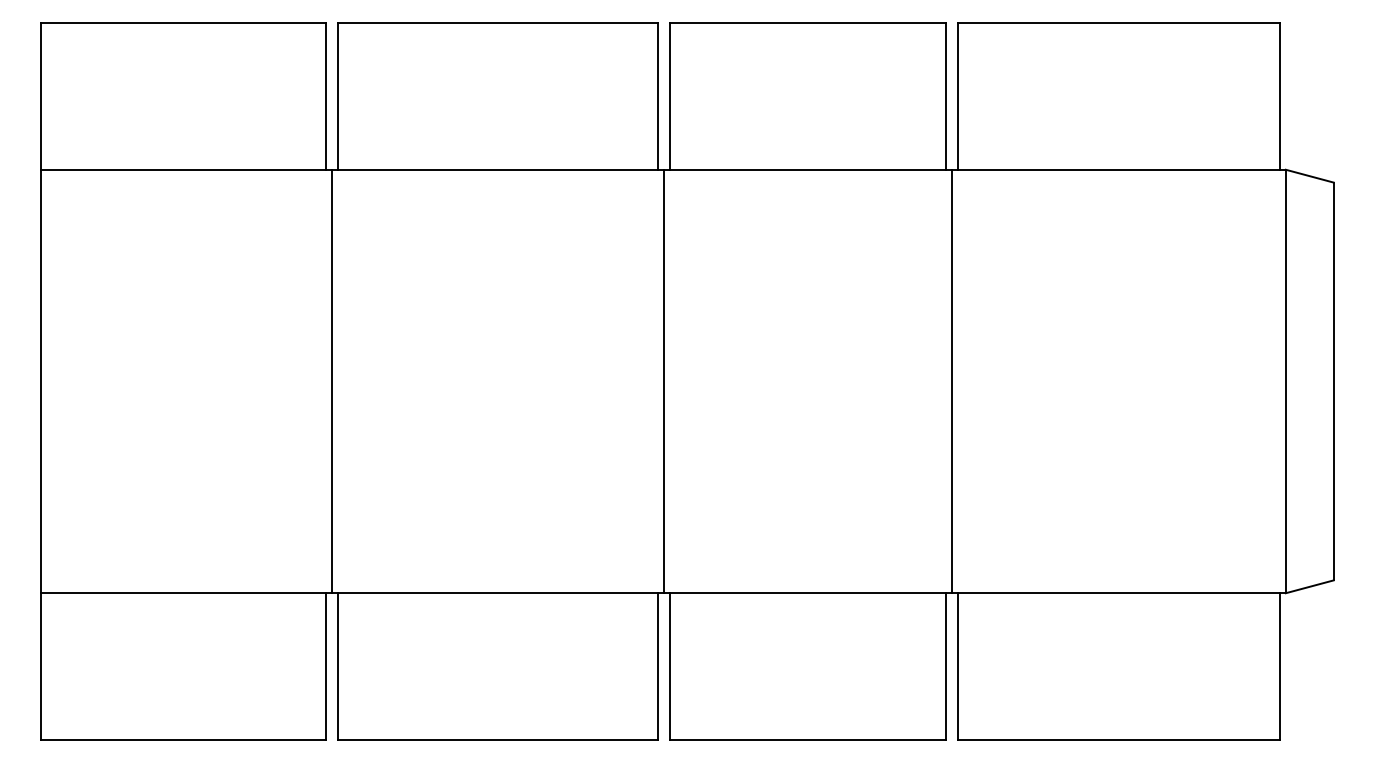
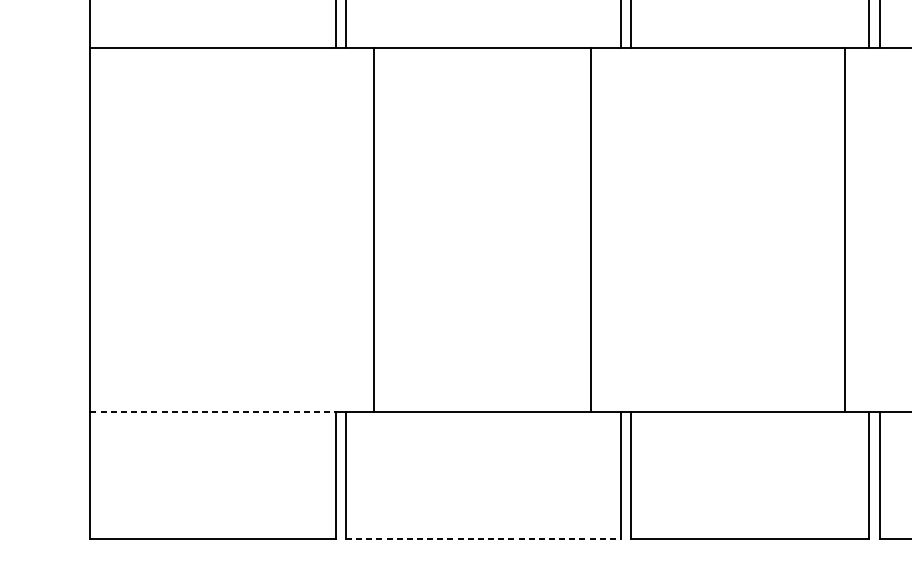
line: (331, 381) -> (373, 229), moved
line: (663, 381) -> (590, 229), moved
line: (951, 381) -> (844, 229), moved
line: (184, 593) -> (213, 412), solid -> dashed
line: (497, 740) -> (483, 539), solid -> dashed

